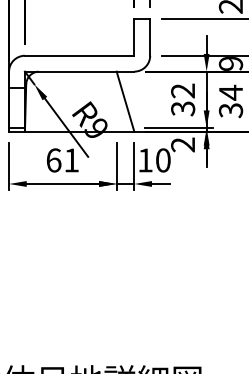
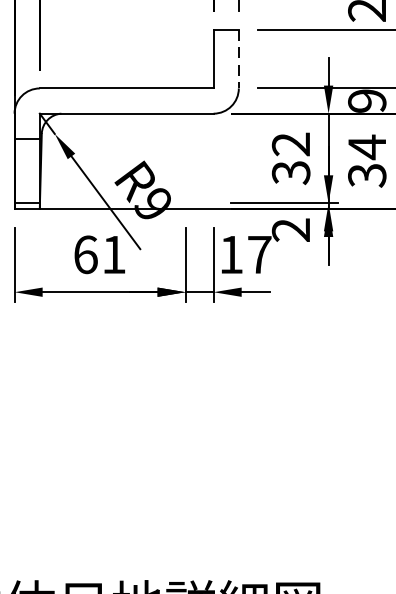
line: (150, 37) -> (239, 59), solid -> dashed
line: (125, 101) -> (199, 161), removed
text: (163, 160) -> (259, 254), 10 -> 17

